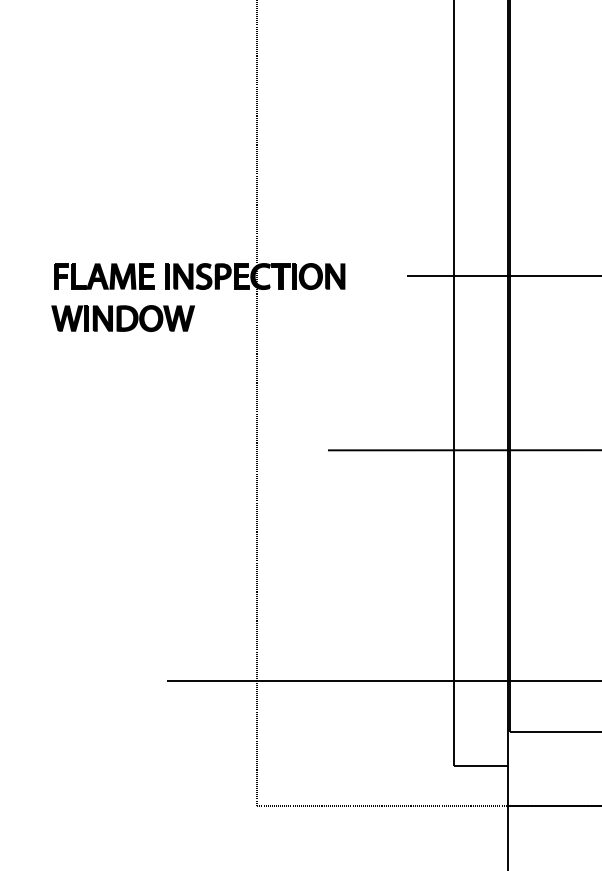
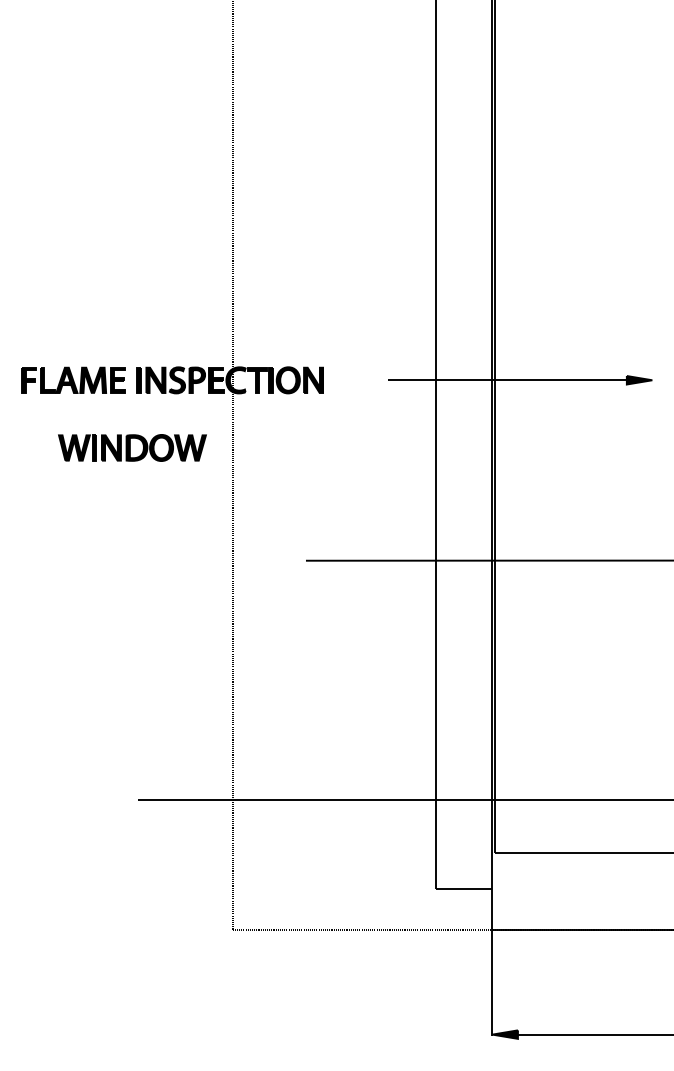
part: (123, 318) -> (132, 447), moved

